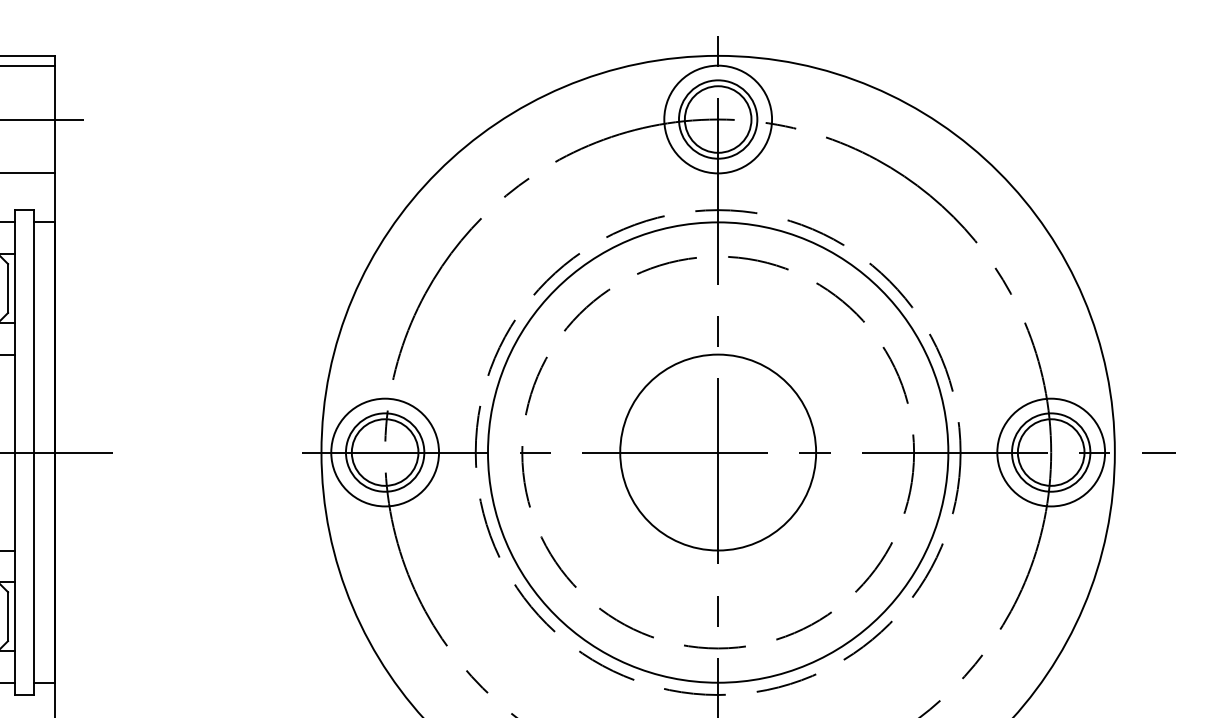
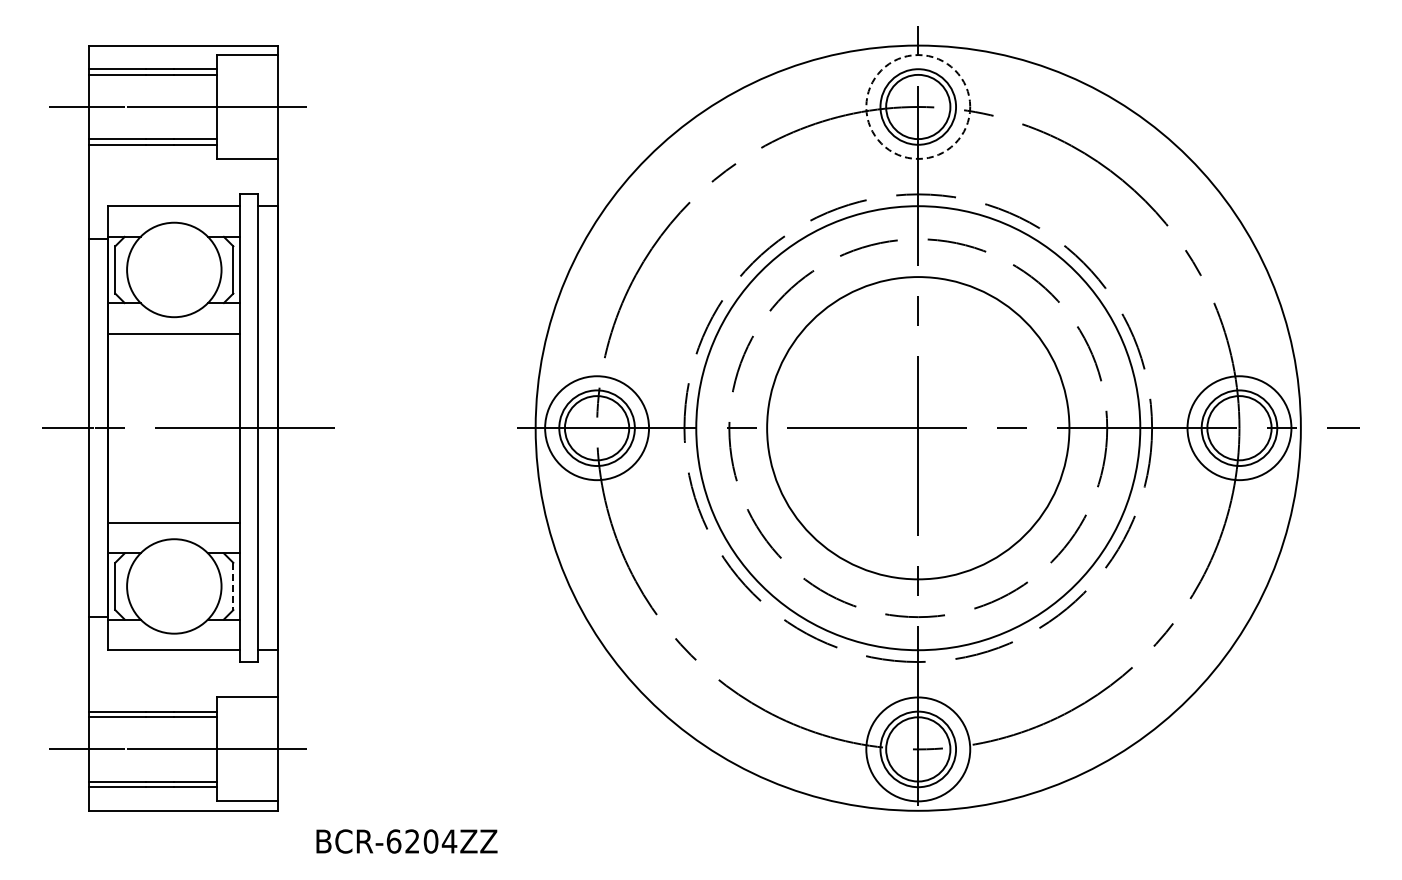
circle: (718, 119) -> (918, 106), solid -> dashed
circle: (717, 451) -> (917, 427), size x1.6
line: (8, 616) -> (233, 586), solid -> dashed

